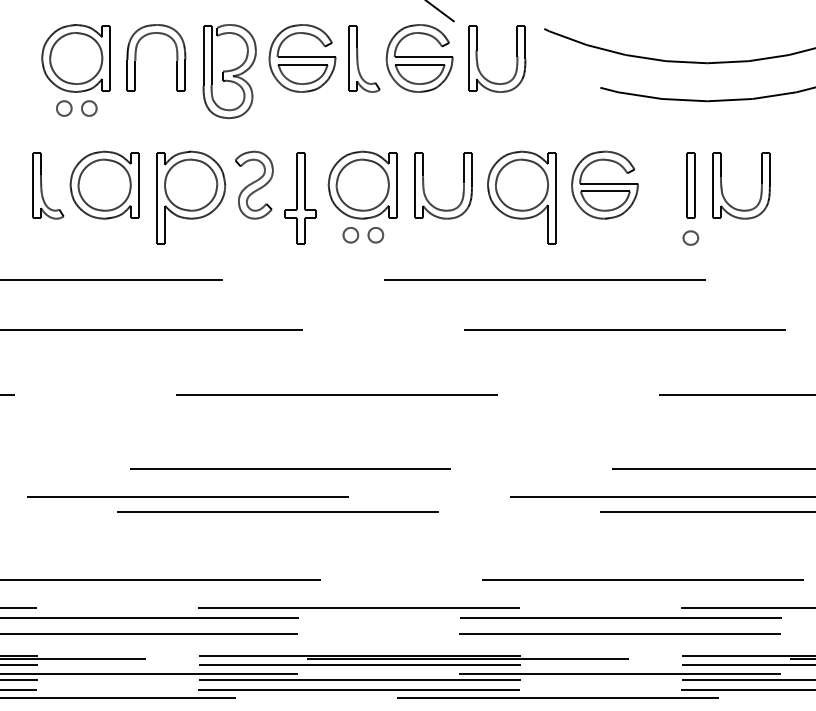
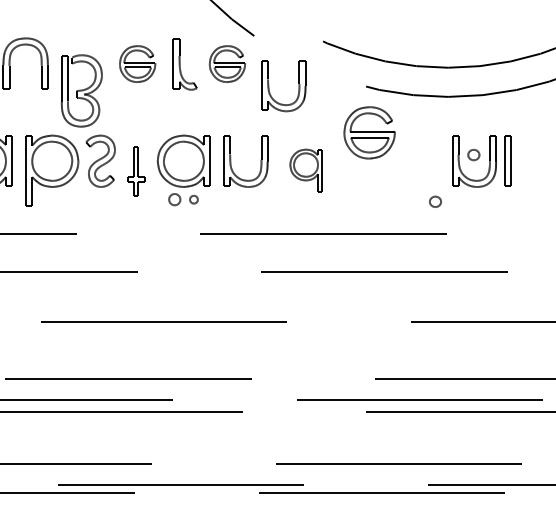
part: (302, 58) -> (137, 64), size x0.7
part: (419, 58) -> (227, 64), size x0.7
part: (516, 58) -> (298, 85), moved
part: (229, 71) -> (81, 90), moved
part: (740, 176) -> (473, 154), added
part: (604, 184) -> (369, 132), moved
part: (690, 185) -> (507, 161), moved
part: (521, 197) -> (305, 170), size x0.6
part: (300, 198) -> (136, 171), size x0.7
part: (375, 235) -> (193, 199), size x0.7

